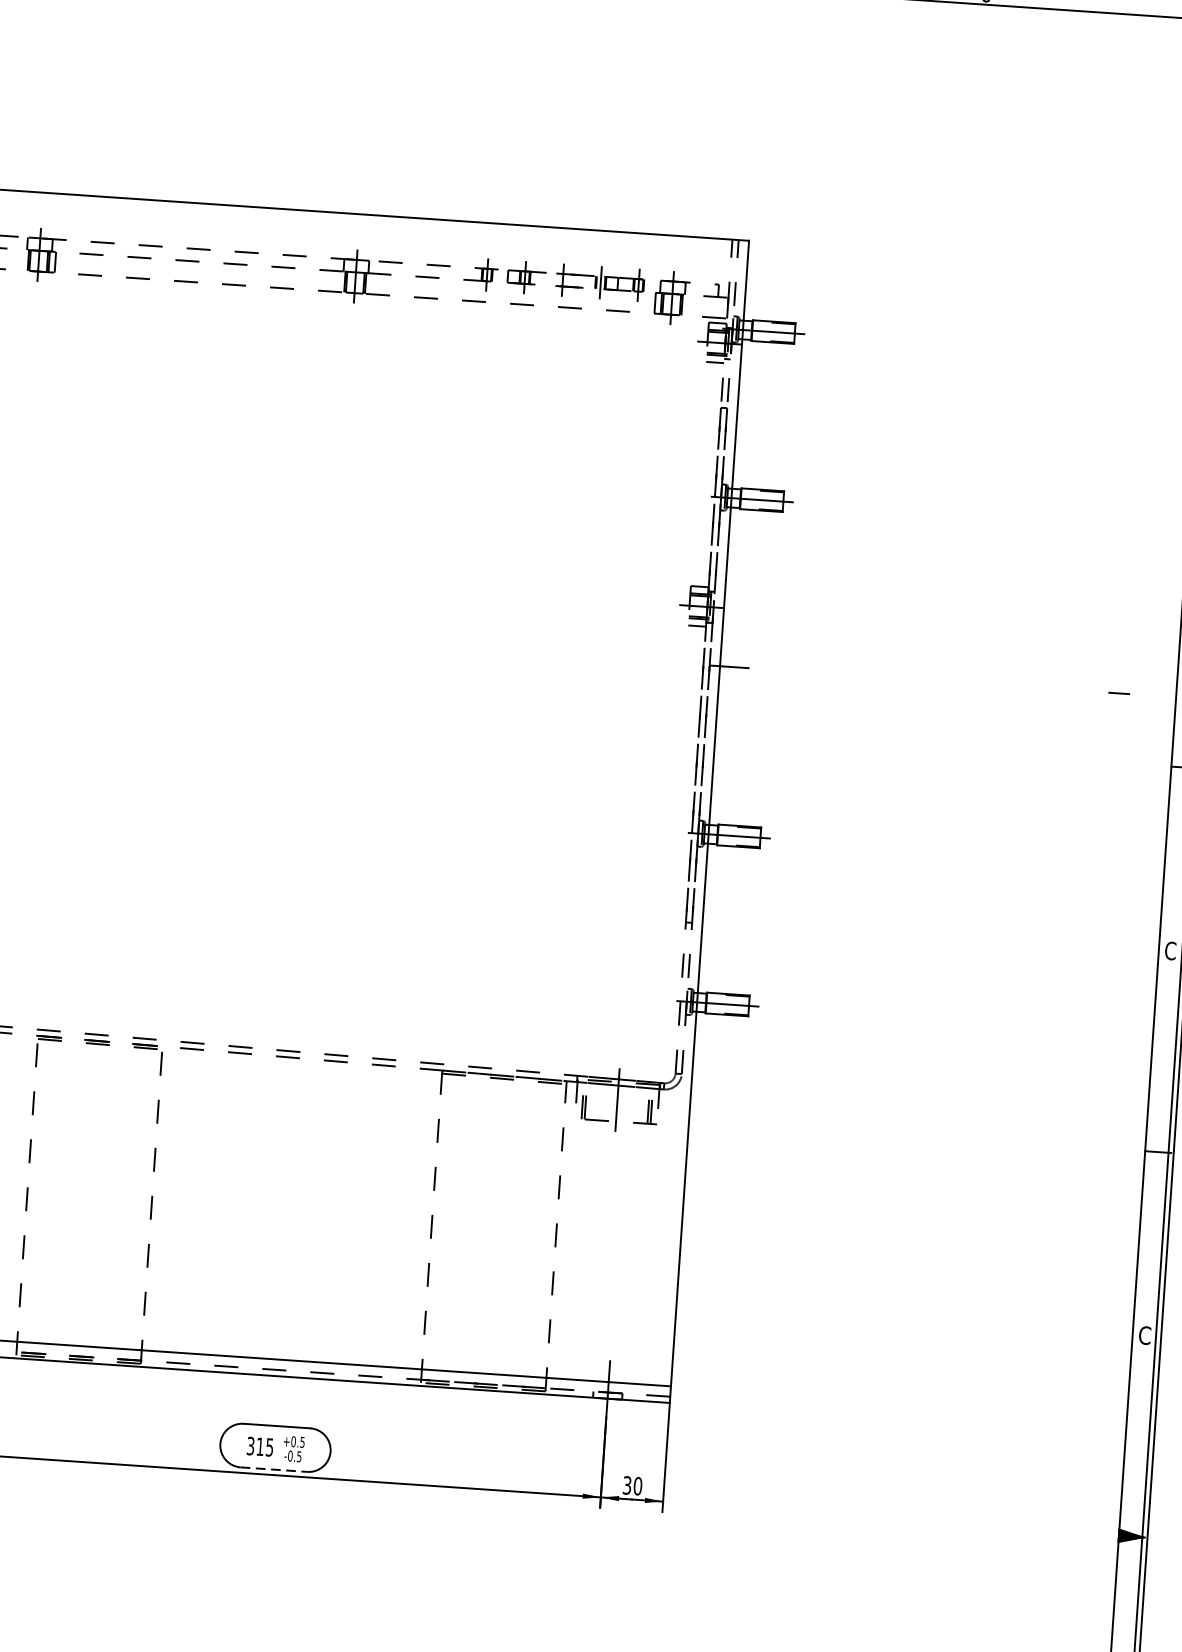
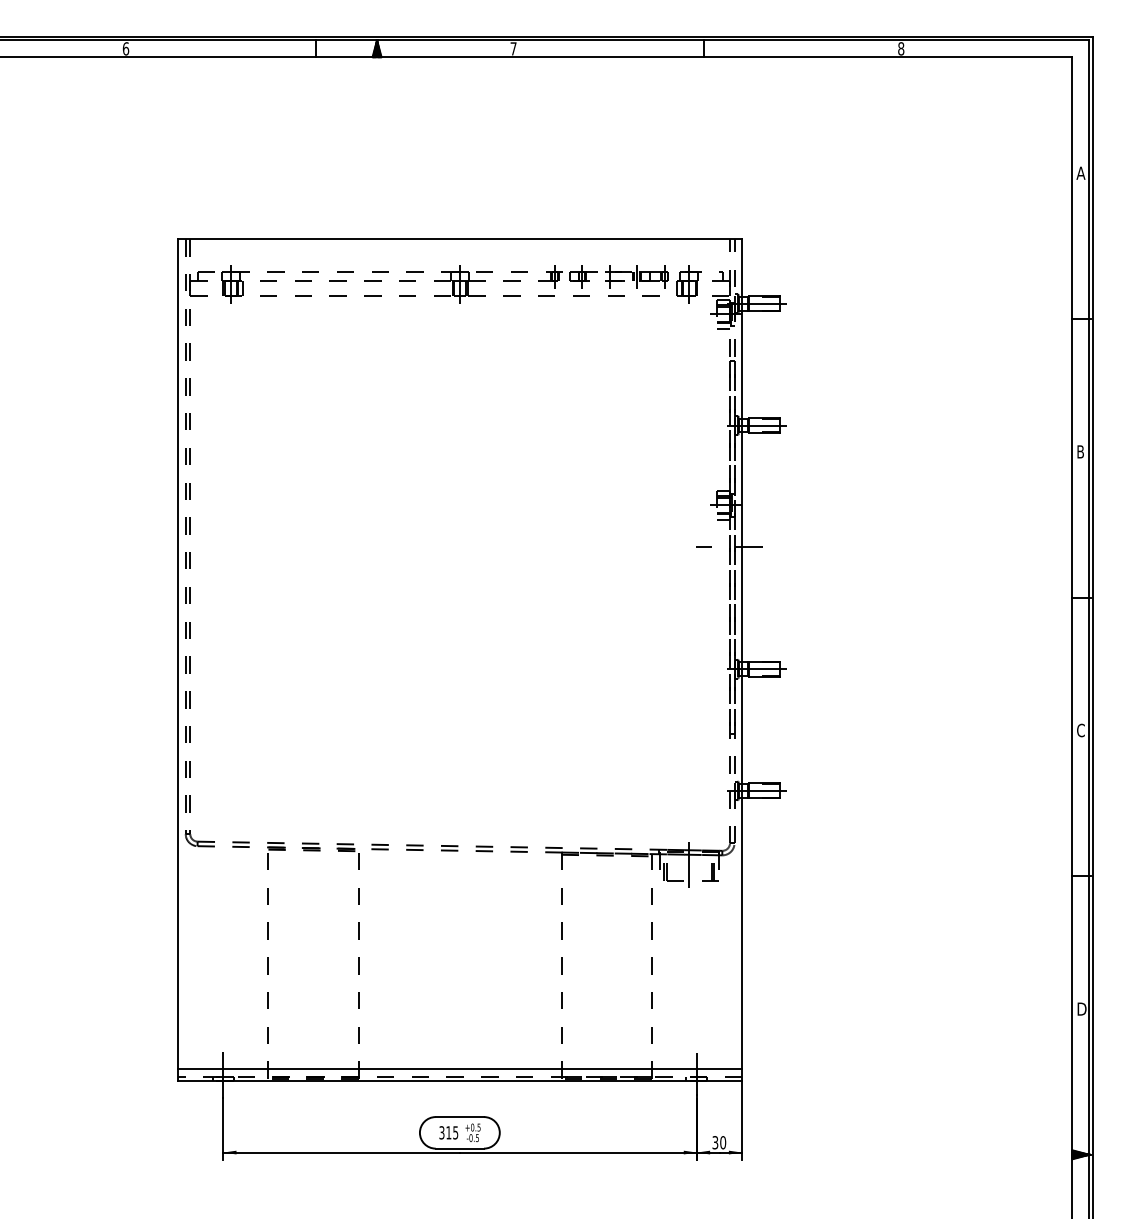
line: (1118, 692) -> (703, 546), moved
text: (1145, 1334) -> (1081, 1008), C -> D
line: (274, 1469) -> (460, 1148), dashed -> solid

